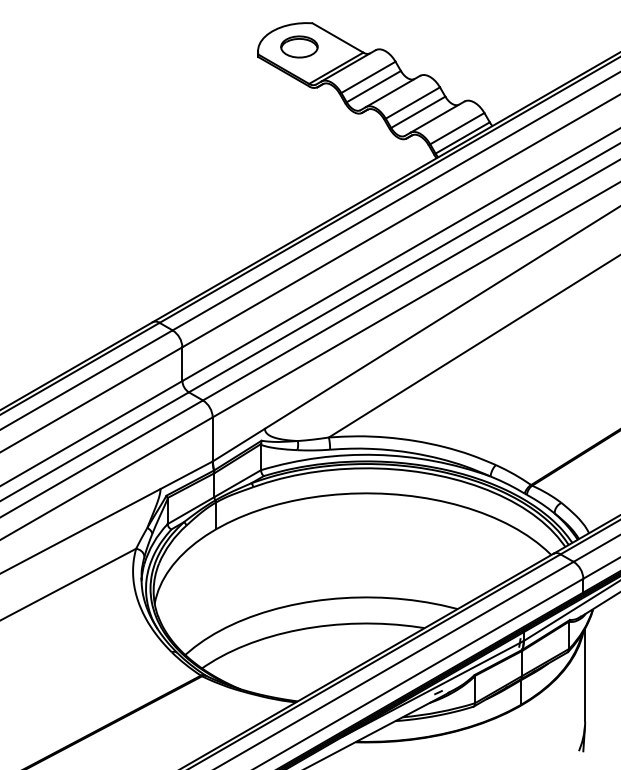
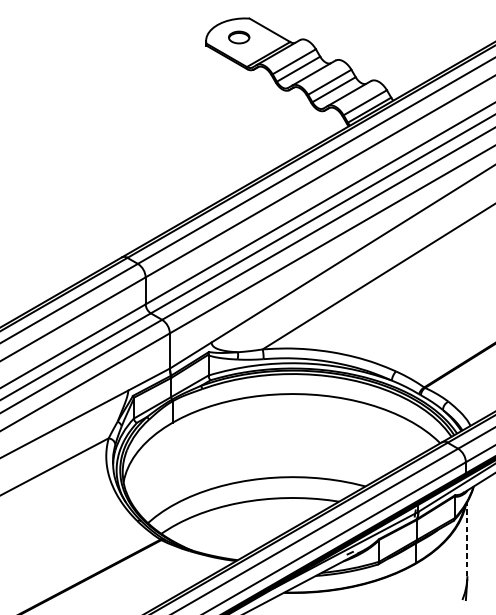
part: (299, 46) -> (239, 37), size x0.7
line: (585, 674) -> (467, 538), solid -> dashed

